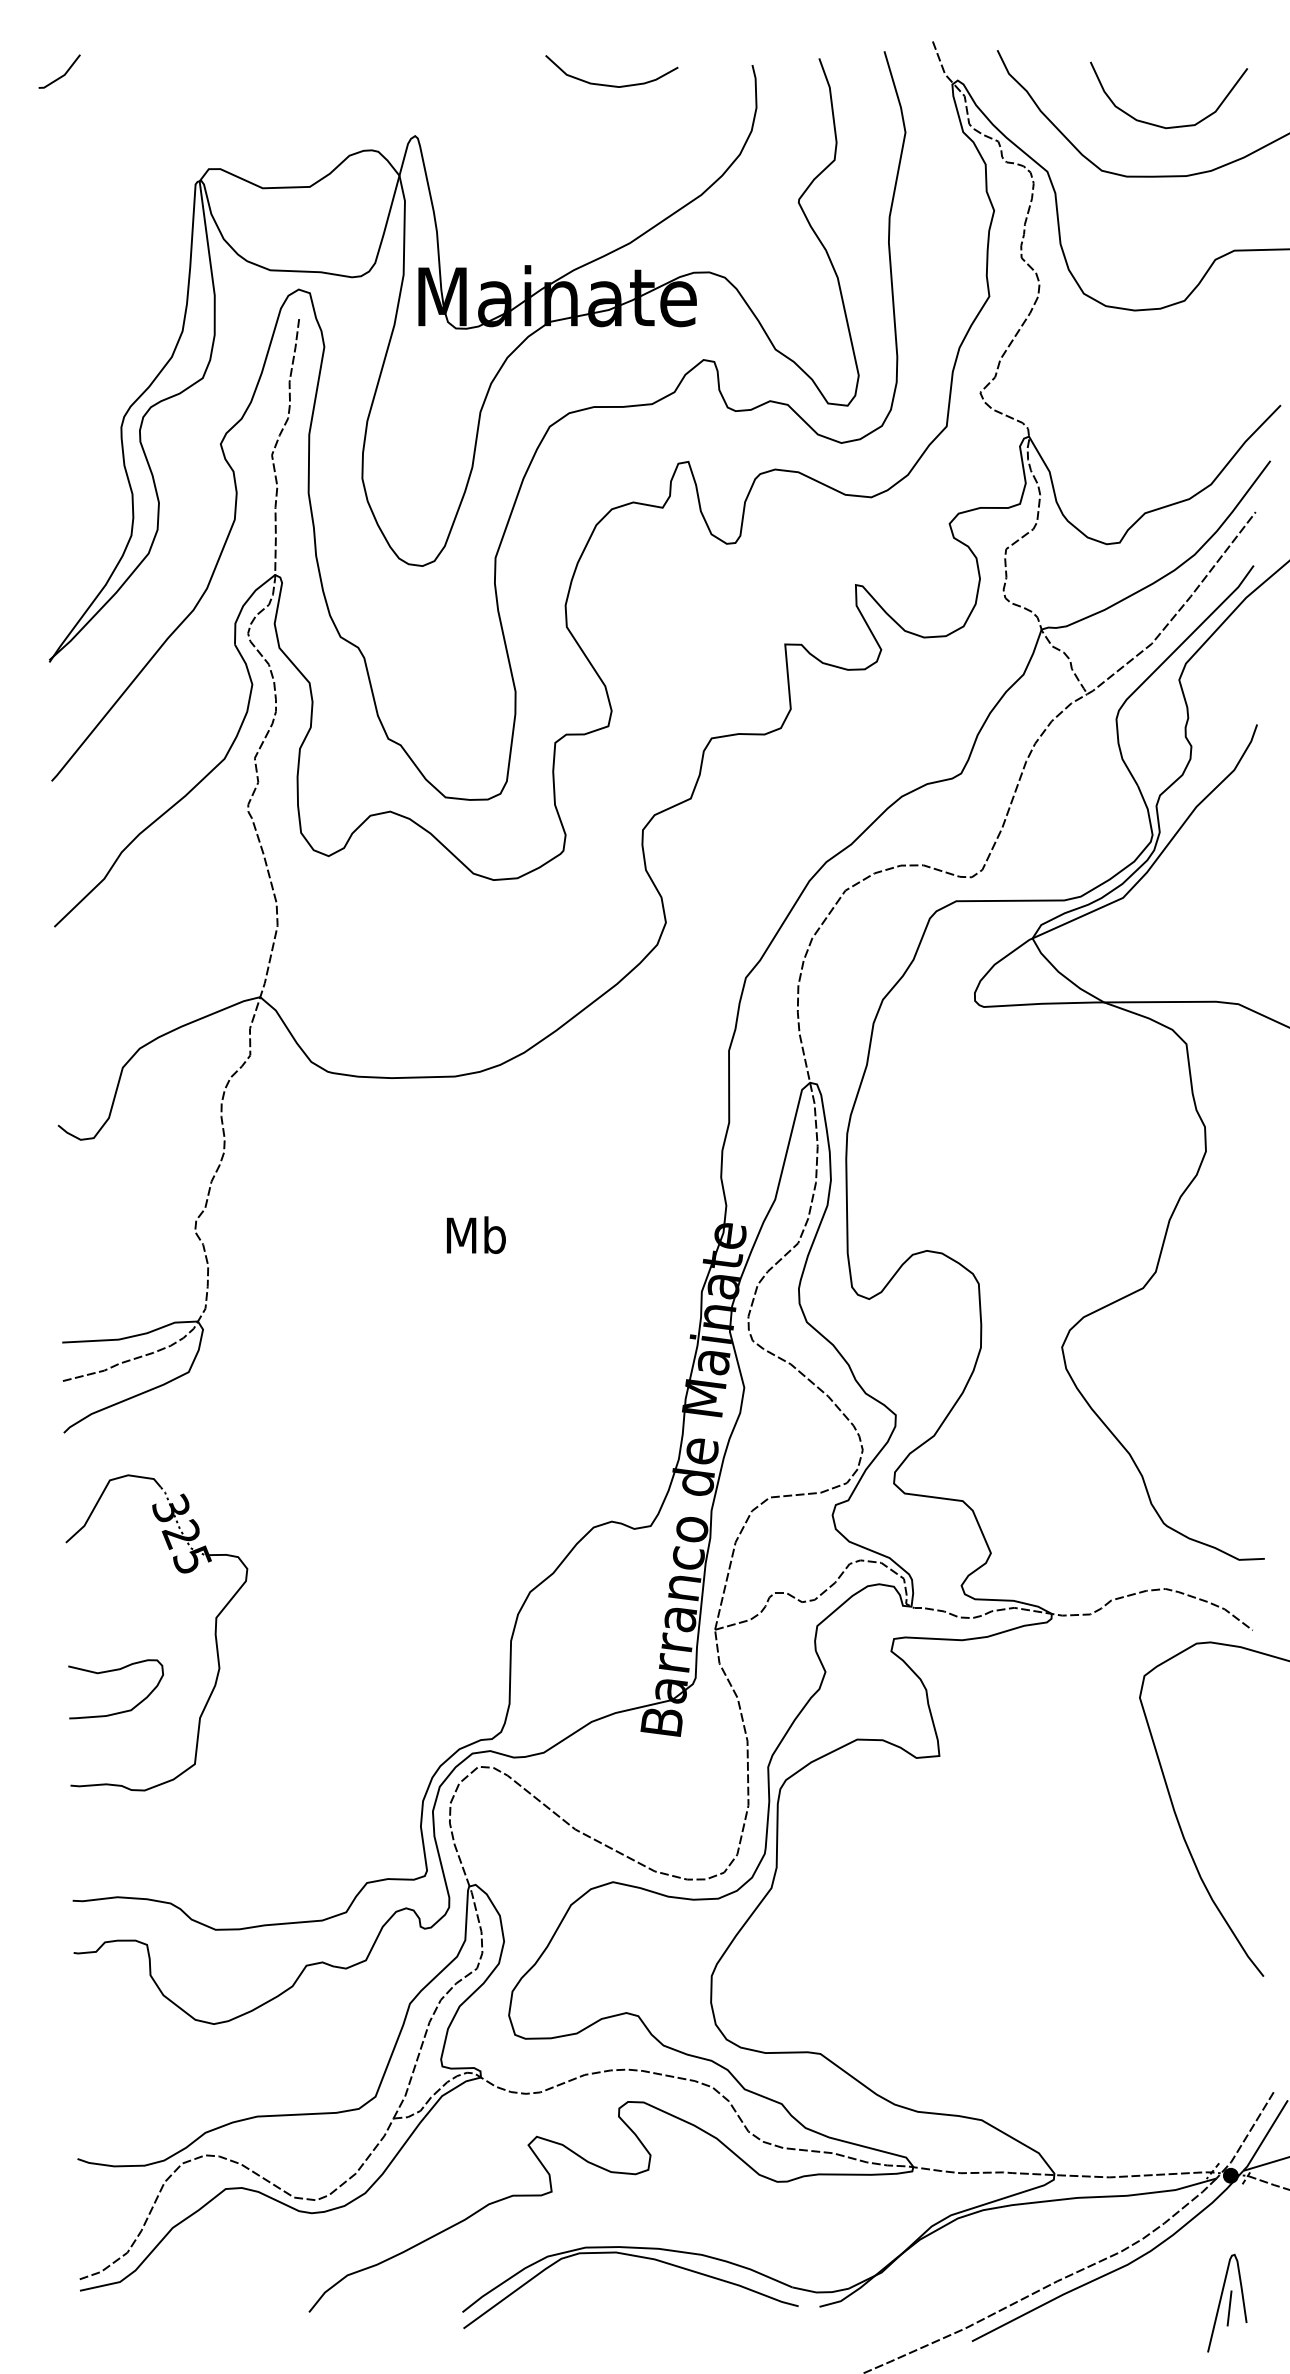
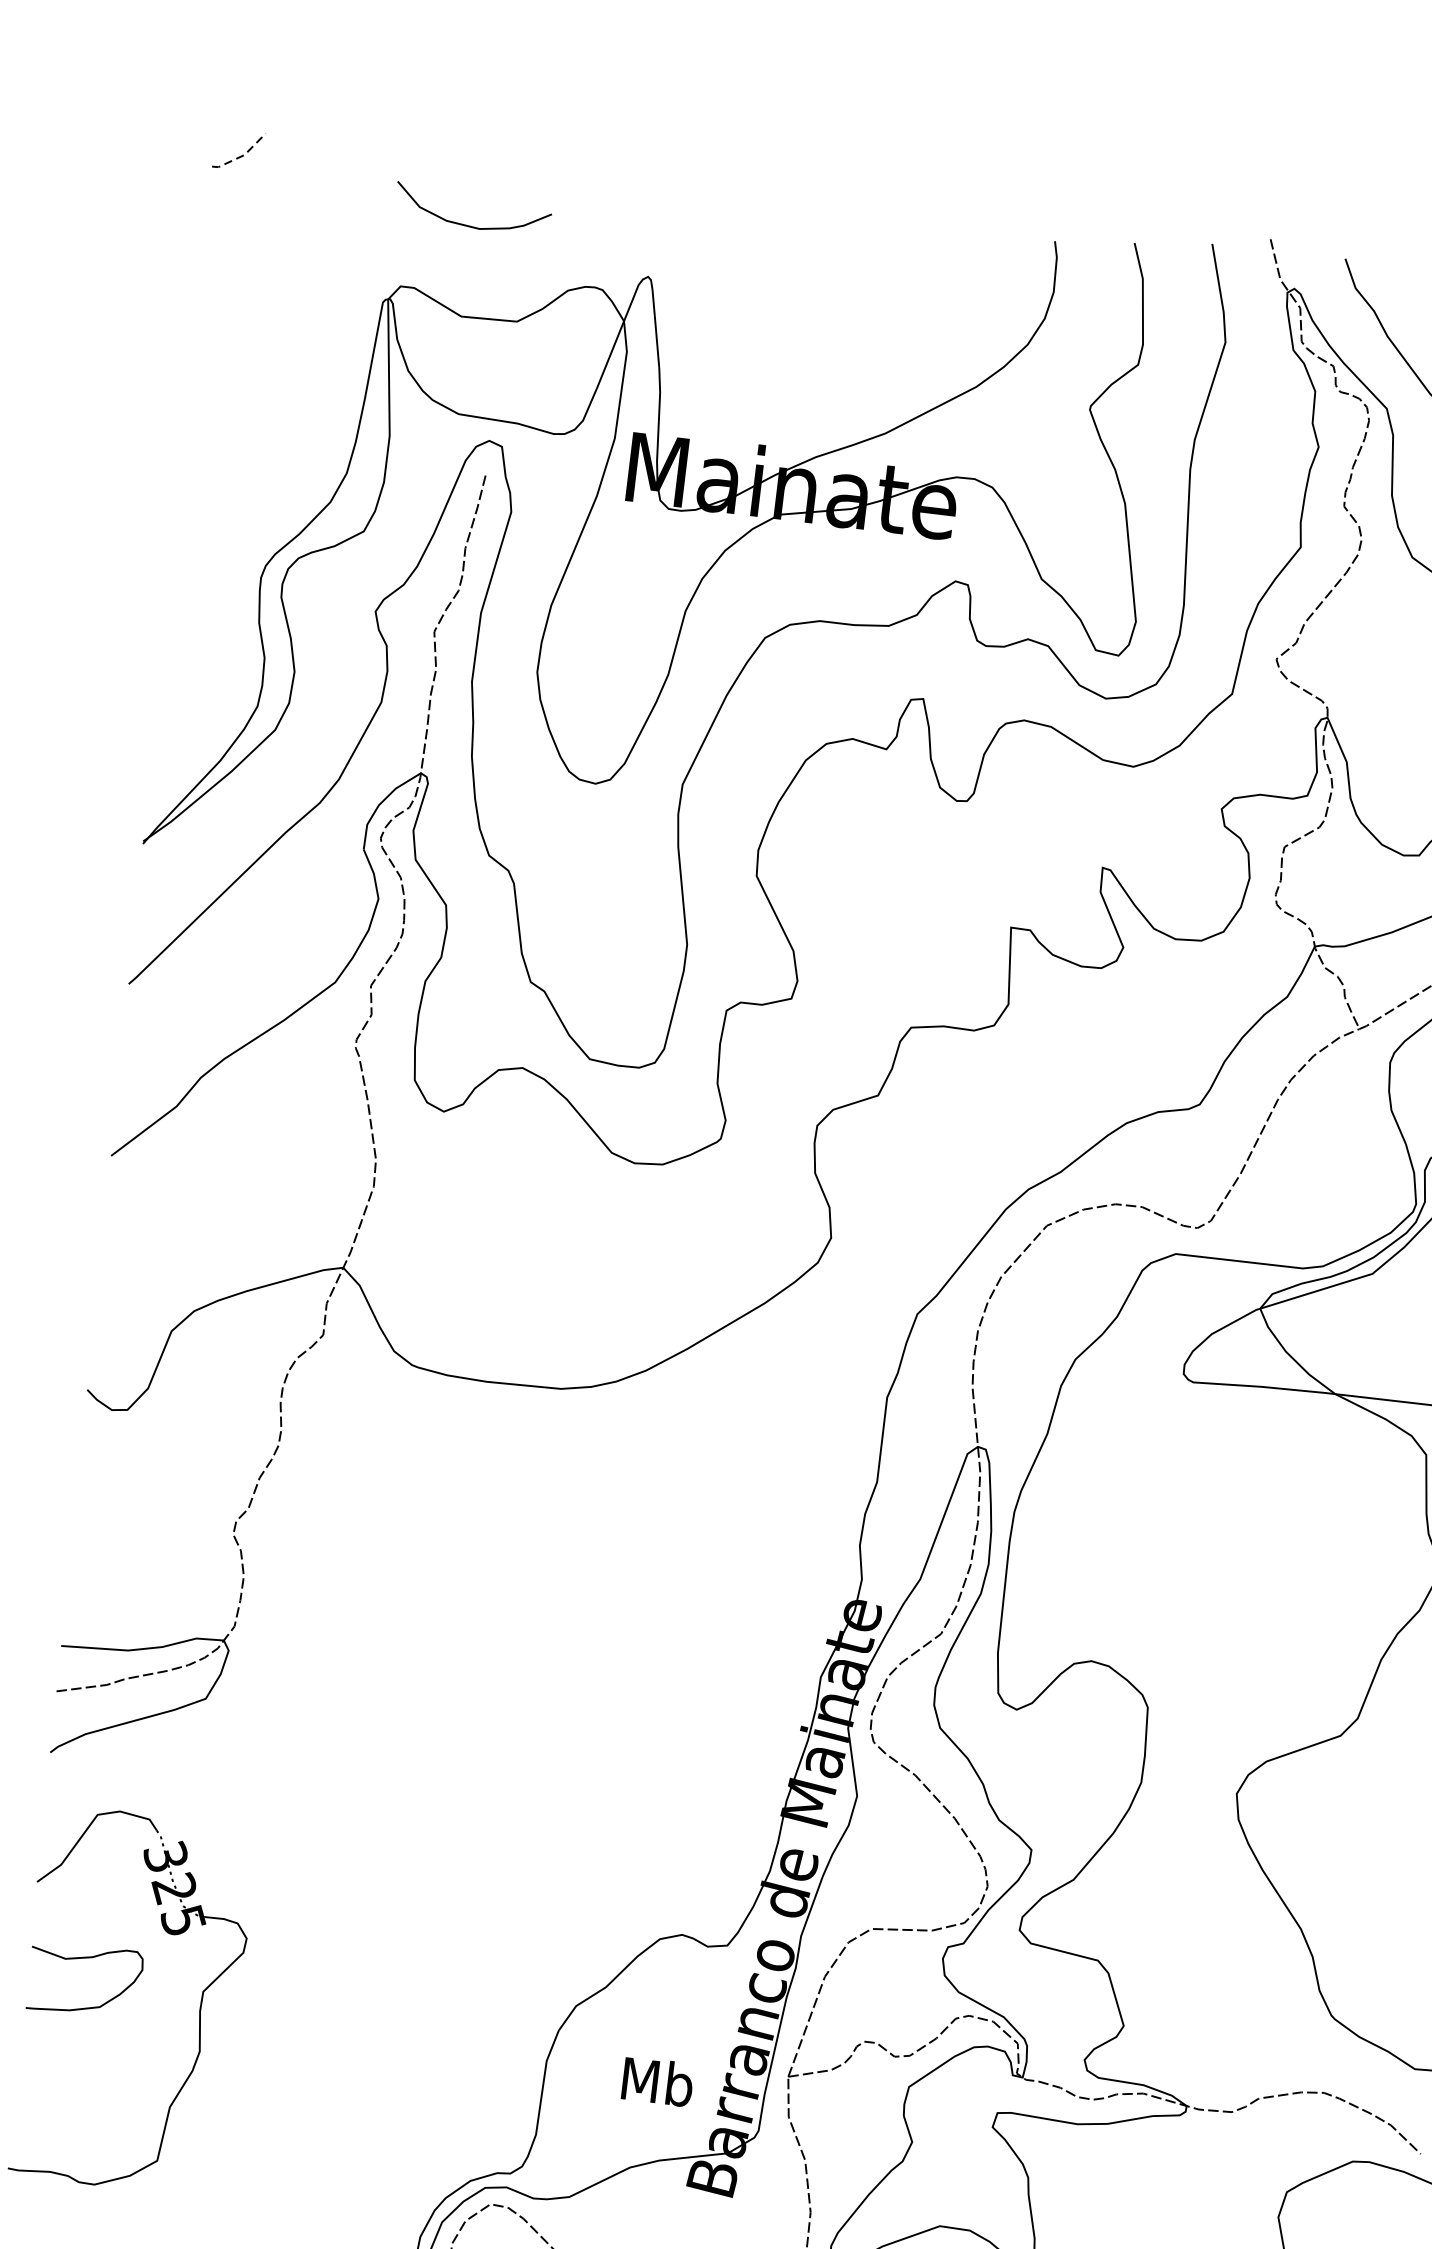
line: (63, 75) -> (243, 155), solid -> dashed
curve: (608, 84) -> (467, 224), moved
text: (476, 1234) -> (658, 2080), moved
curve: (114, 1671) -> (85, 1959), moved

